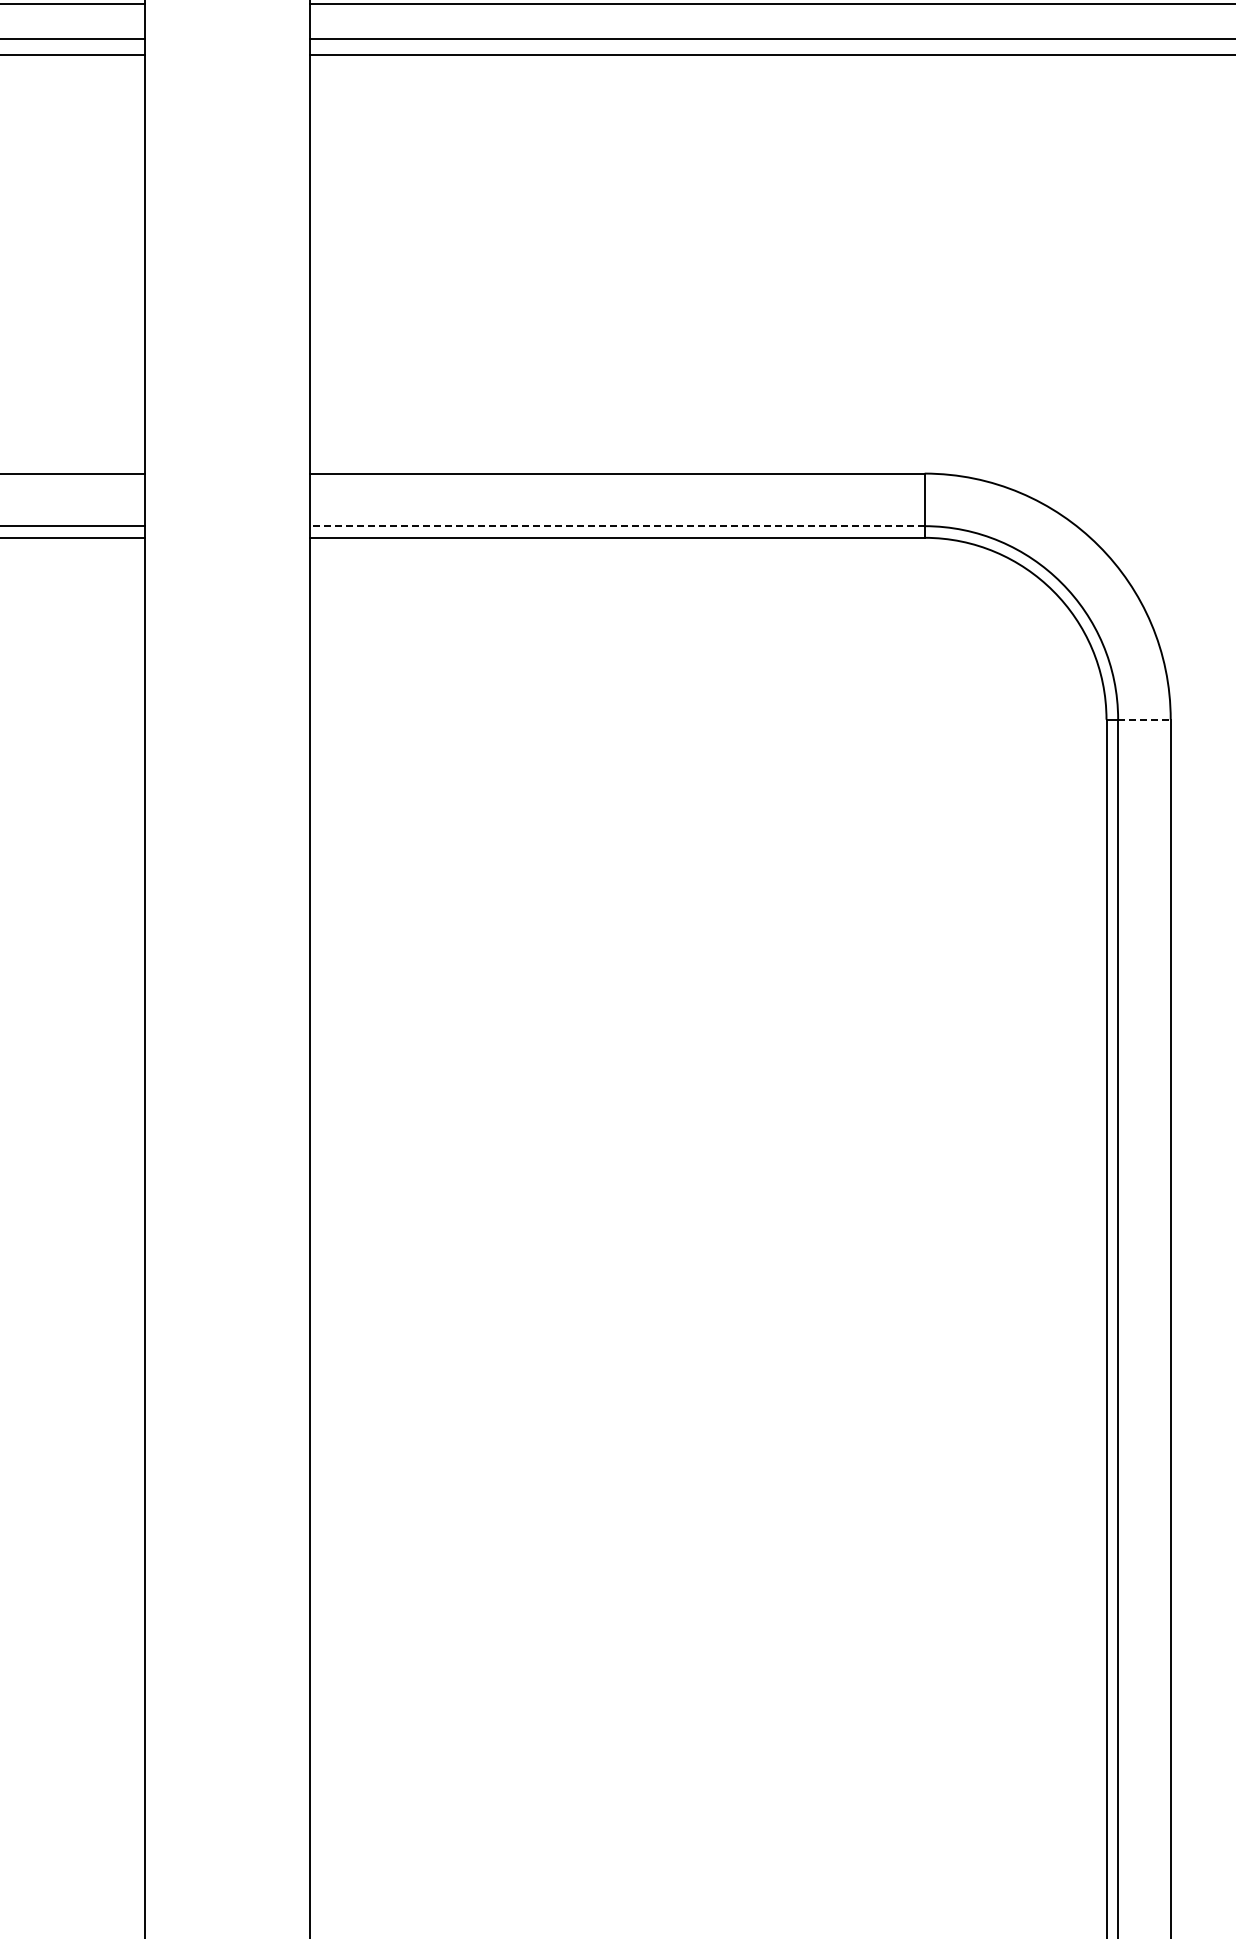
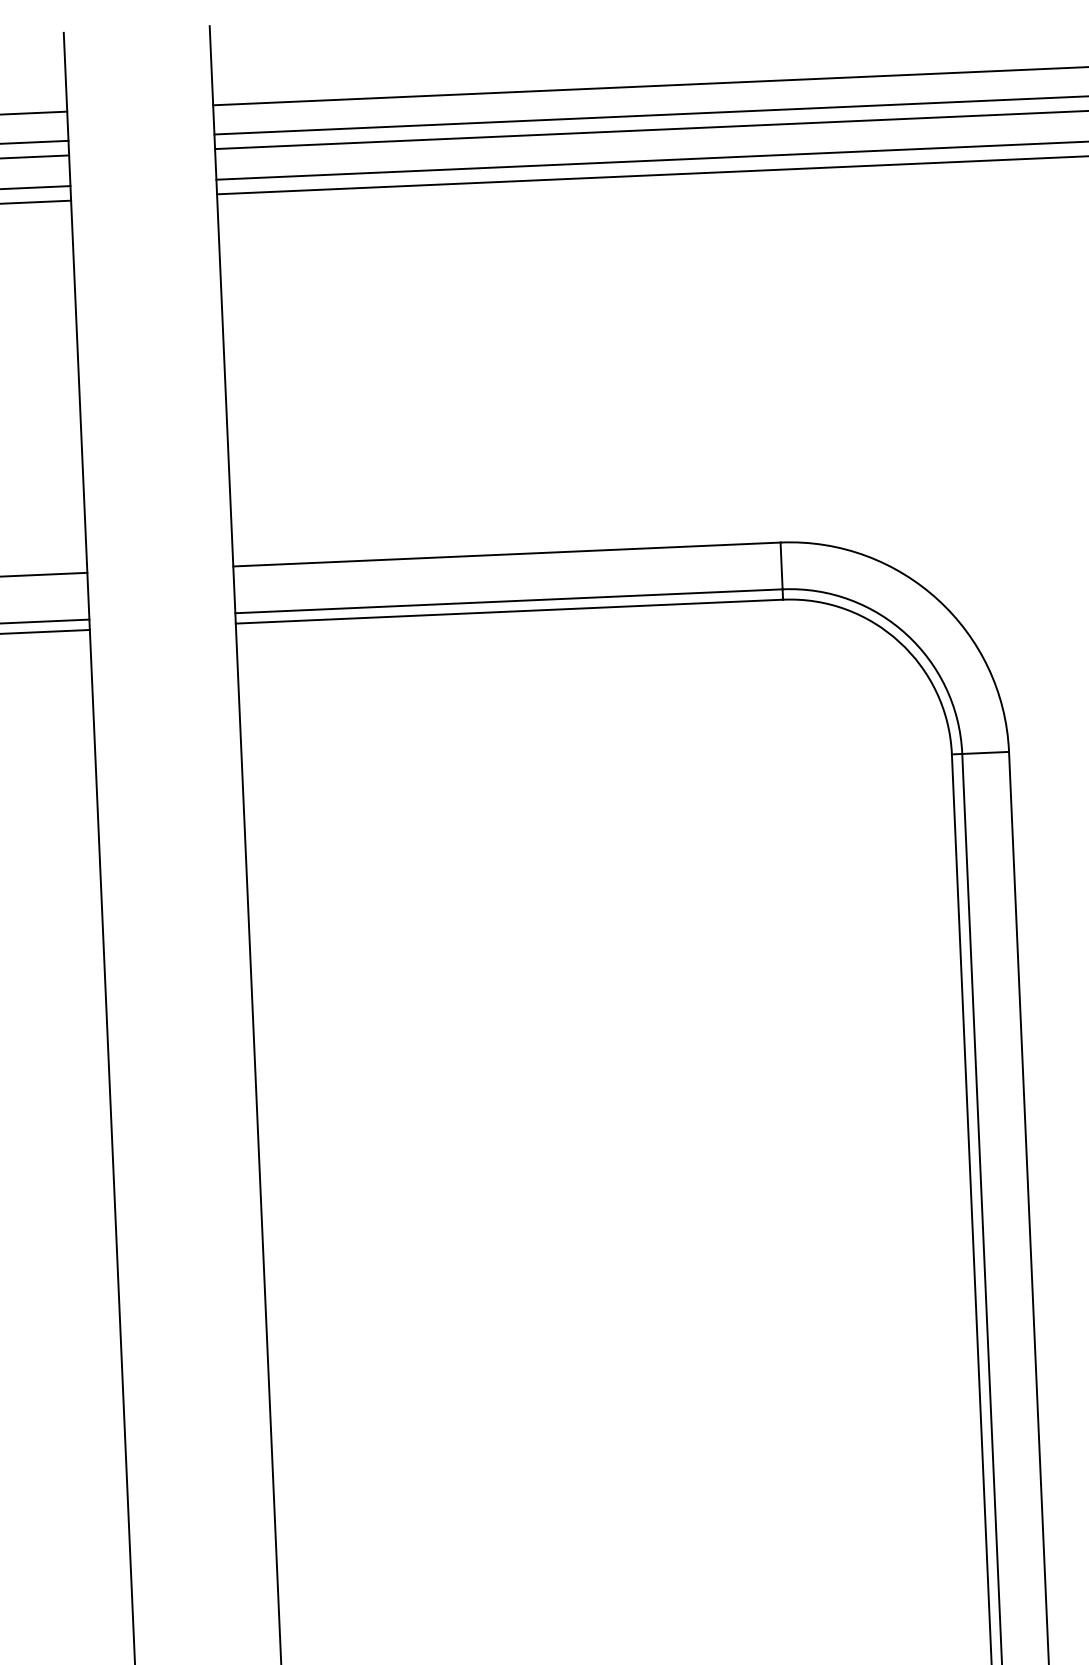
line: (617, 526) -> (509, 601), dashed -> solid
line: (1144, 719) -> (985, 752), dashed -> solid

